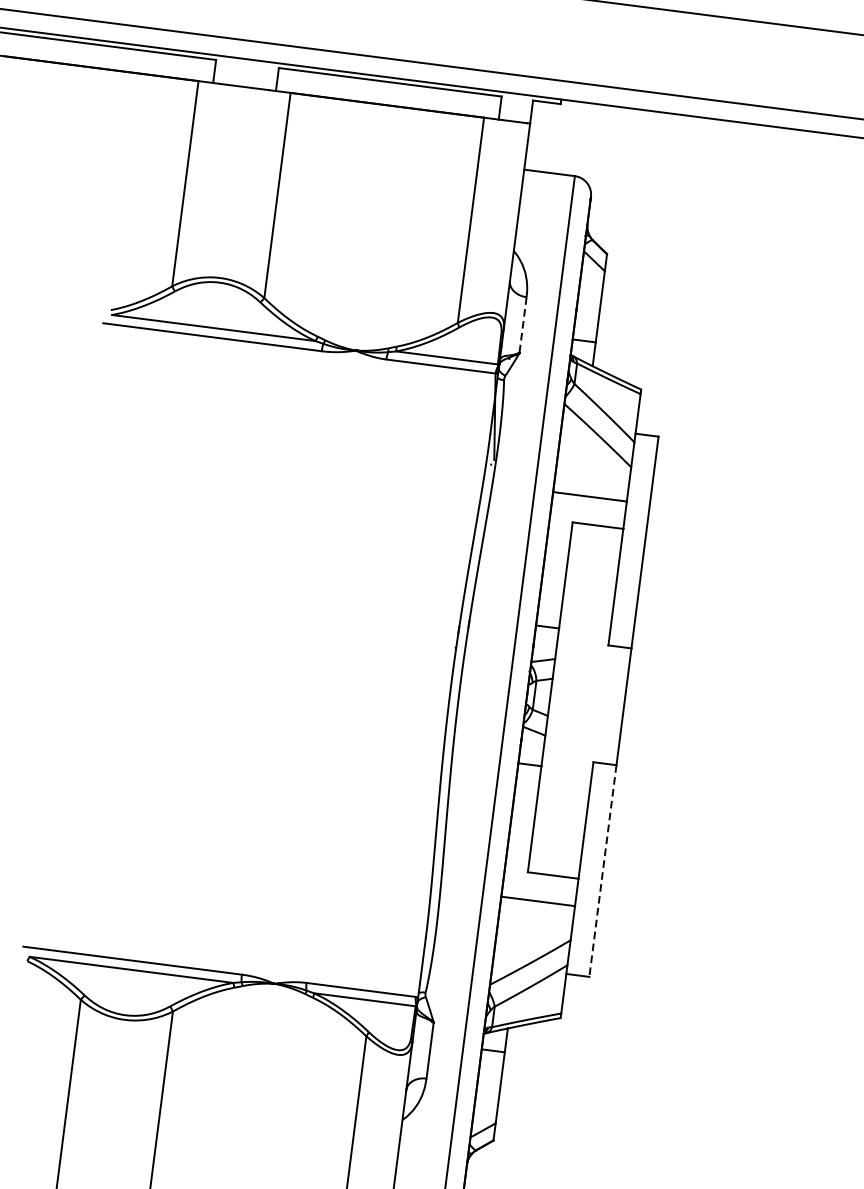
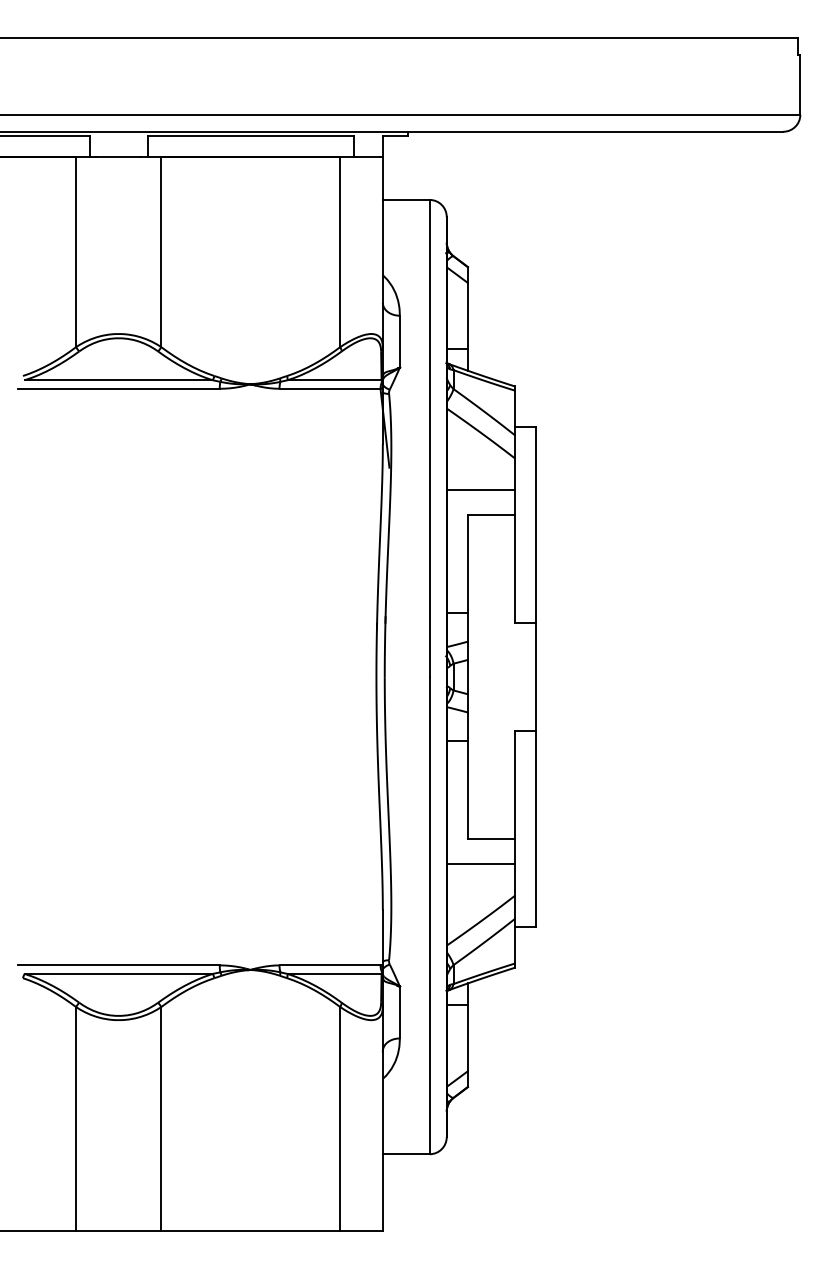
line: (522, 325) -> (399, 341), dashed -> solid
line: (603, 871) -> (536, 829), dashed -> solid

